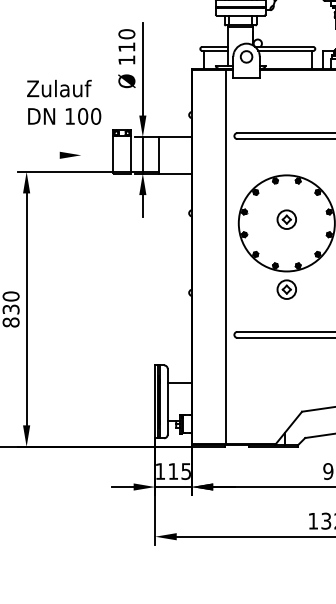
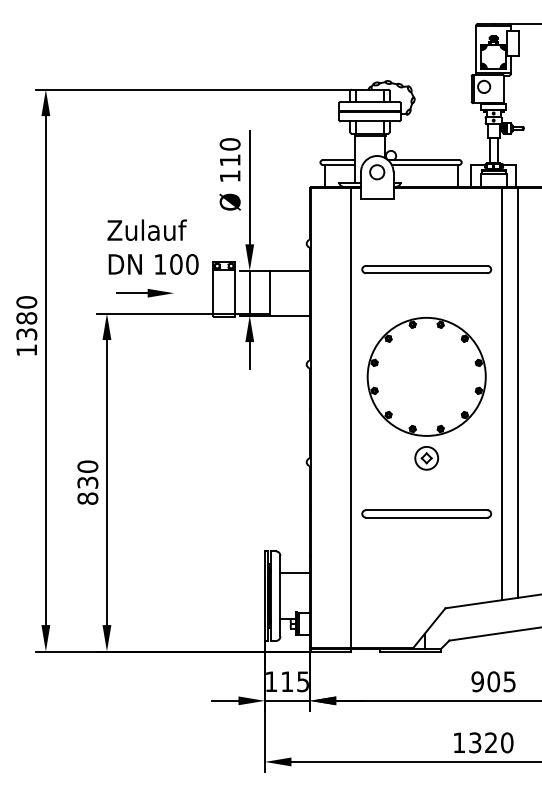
text: (63, 101) -> (152, 246), moved
line: (47, 155) -> (132, 293), added
part: (286, 219) -> (426, 372), removed

